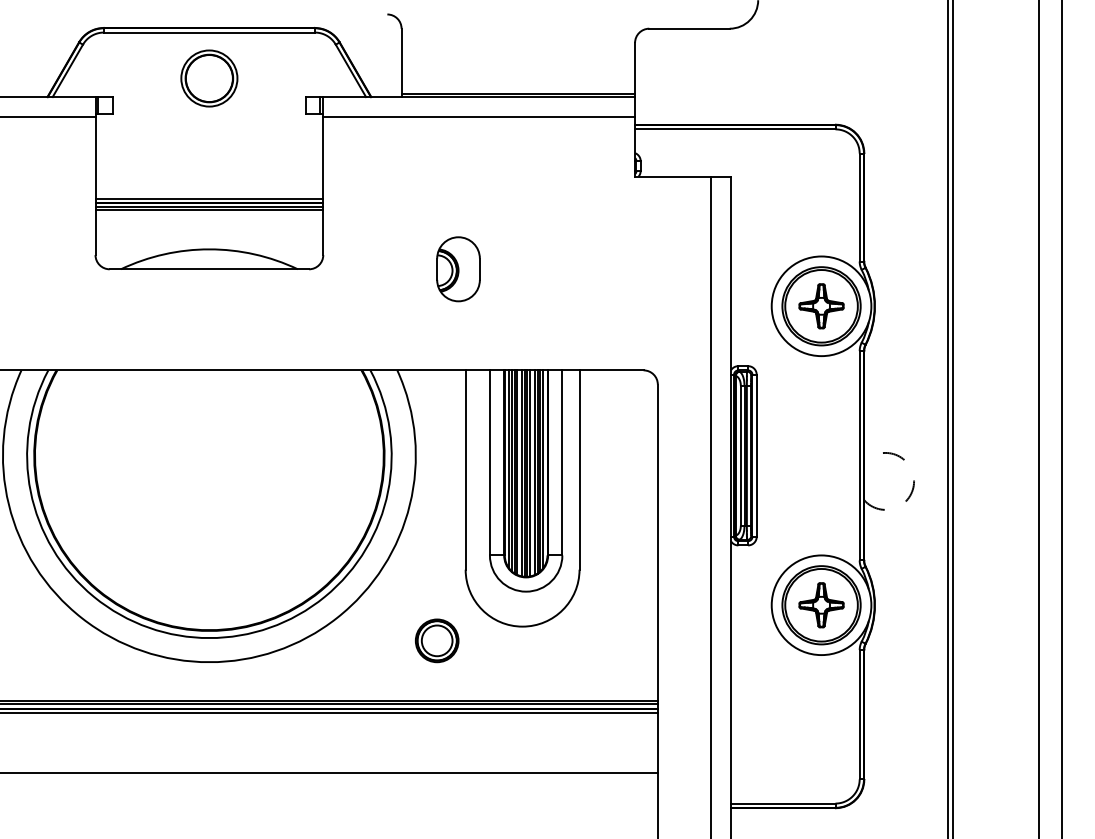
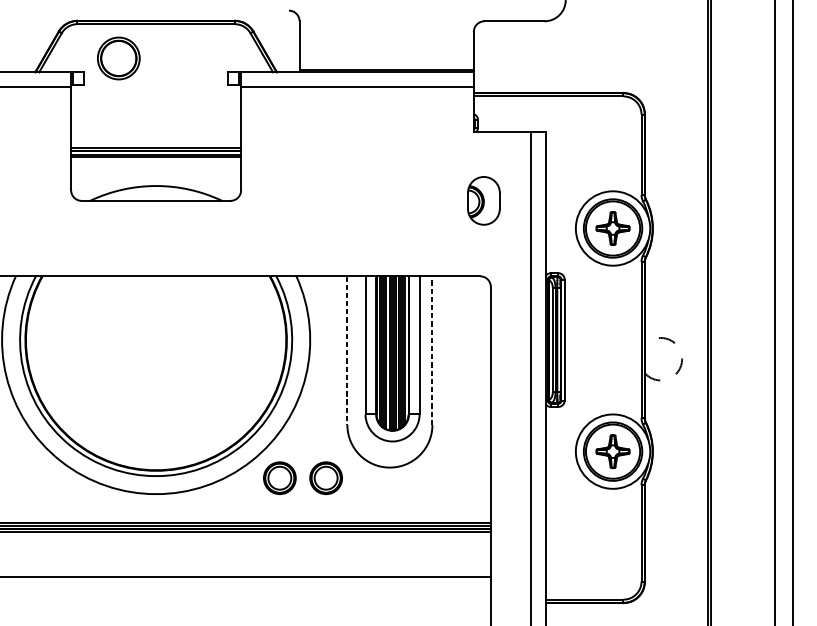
part: (209, 78) -> (118, 58), moved
part: (458, 269) -> (483, 201), moved
line: (465, 470) -> (347, 351), solid -> dashed
line: (579, 470) -> (432, 351), solid -> dashed
part: (375, 640) -> (280, 477), added

